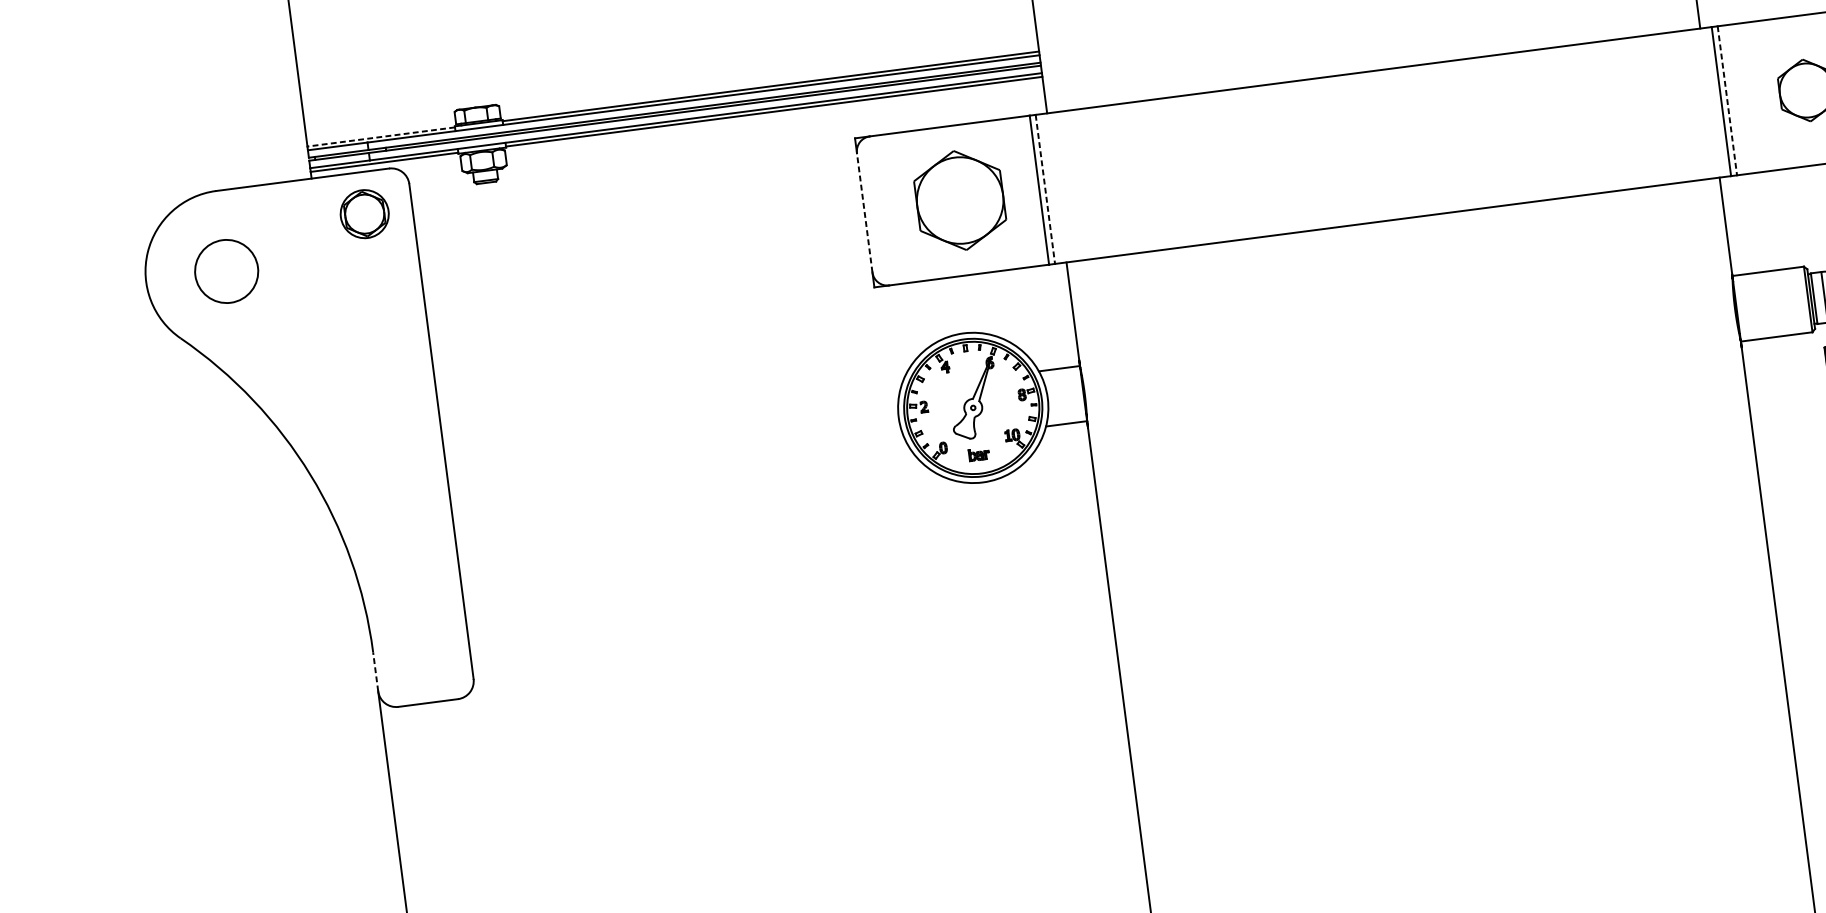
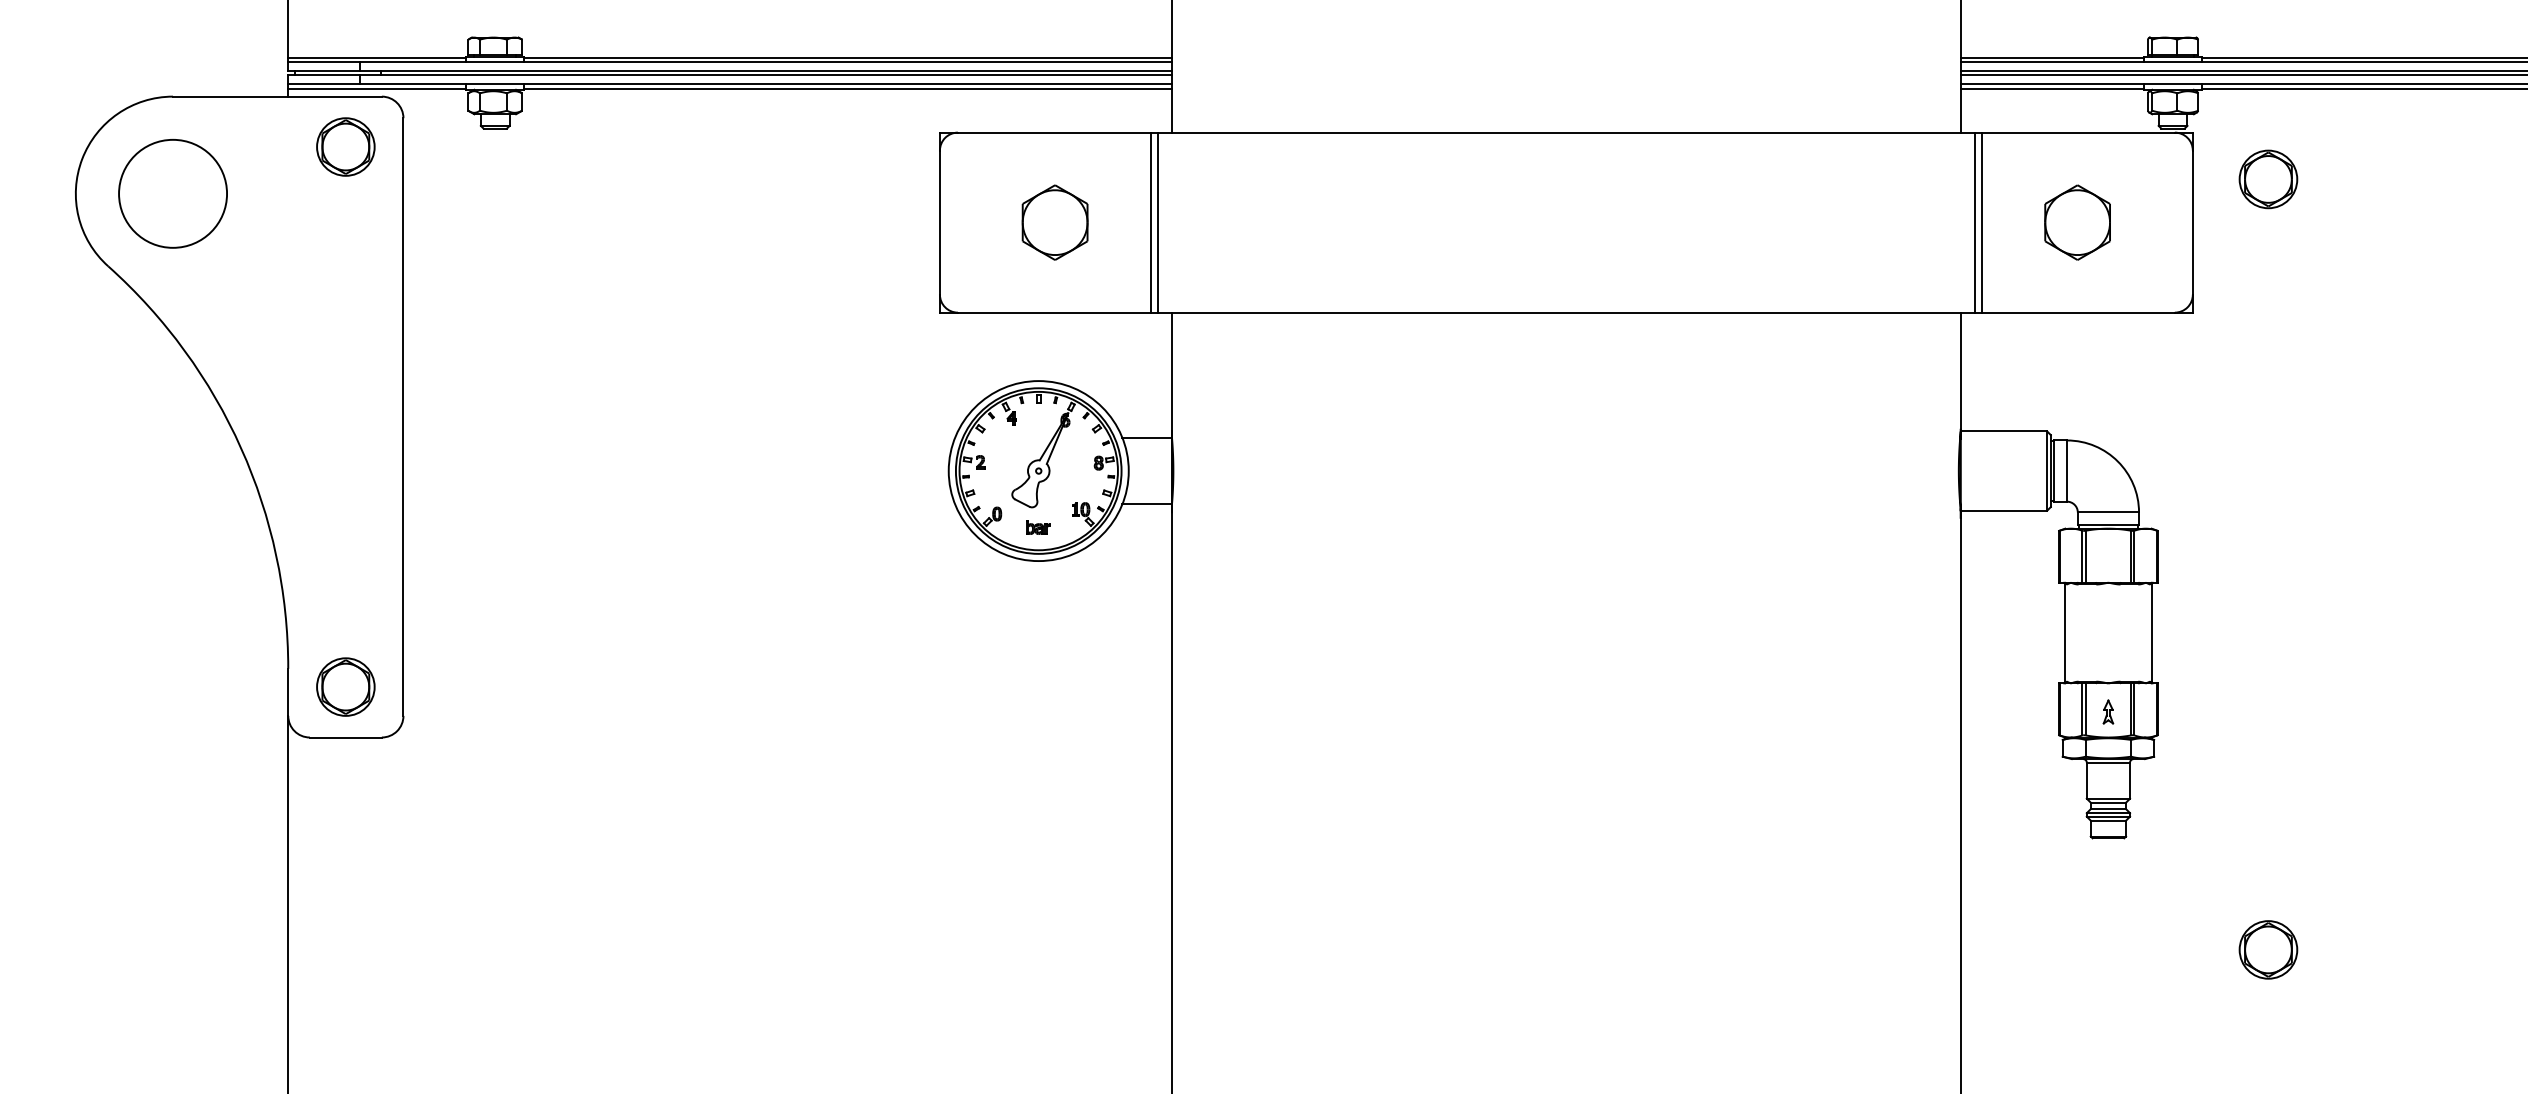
line: (1727, 101) -> (1981, 223), dashed -> solid
line: (380, 136) -> (376, 57), dashed -> solid
line: (1045, 190) -> (1158, 223), dashed -> solid
part: (959, 200) -> (1054, 222), size x0.62
line: (864, 212) -> (939, 222), dashed -> solid
circle: (227, 271) -> (173, 193), size x1.43
part: (422, 660) -> (345, 686), added
line: (375, 671) -> (288, 692), dashed -> solid

